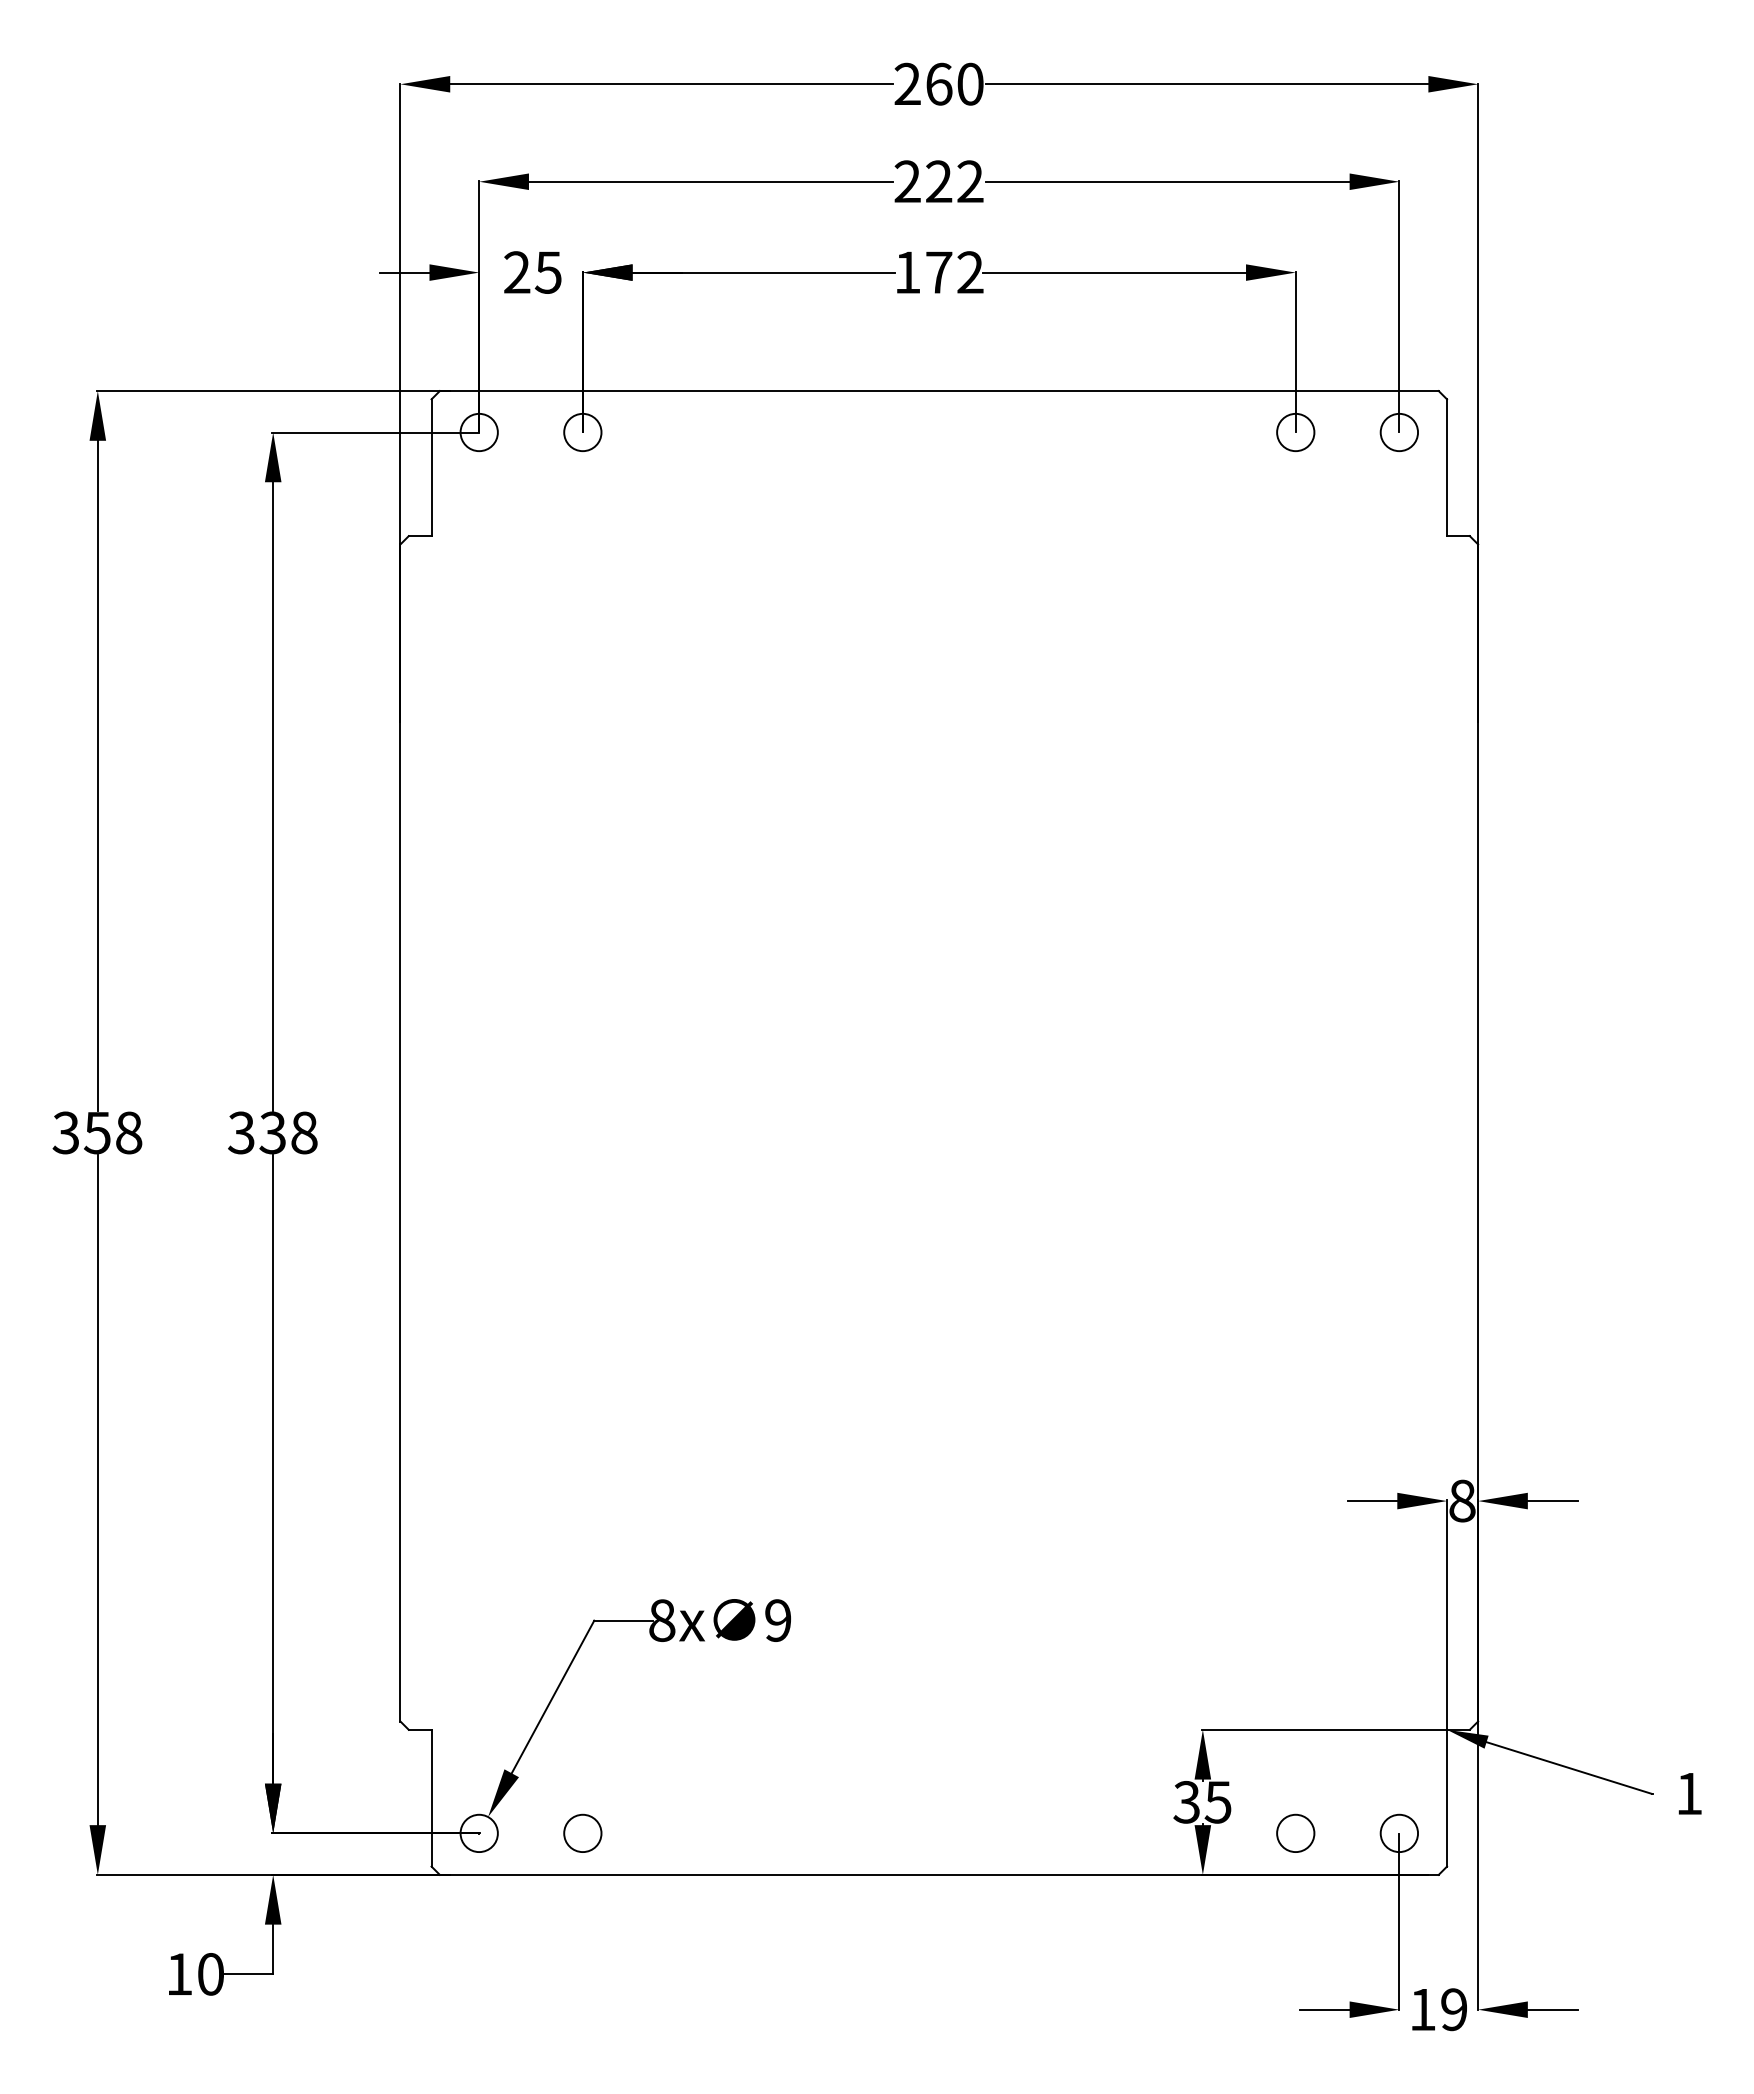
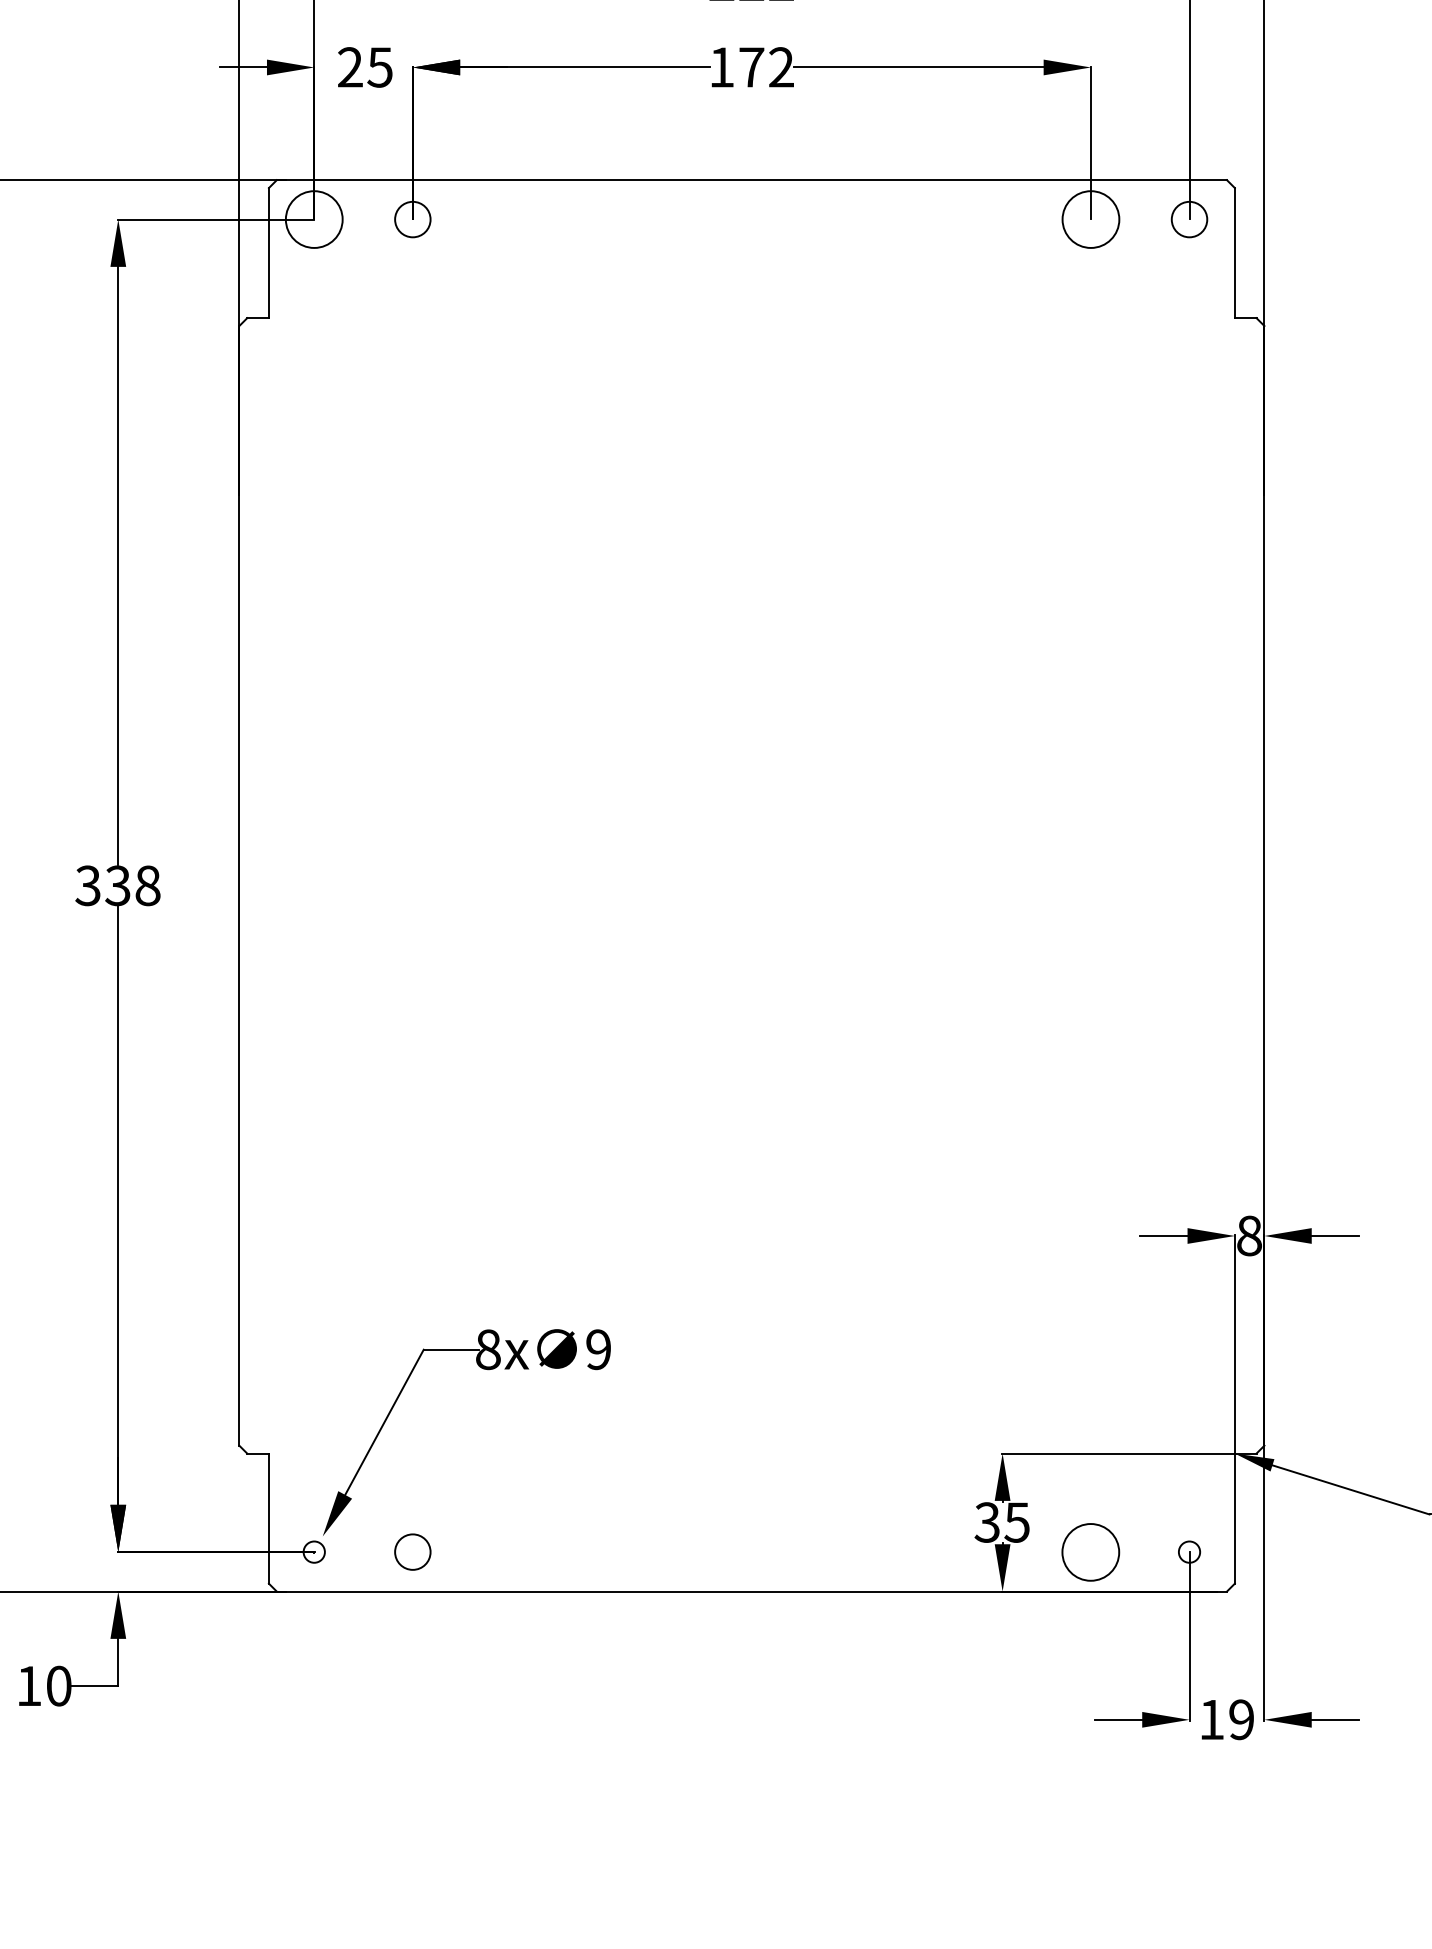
circle: (478, 432) -> (313, 219), size x1.6
circle: (1295, 432) -> (1090, 219), size x1.6
circle: (1295, 1832) -> (1090, 1551), size x1.6
circle: (478, 1833) -> (313, 1552), size x0.6
circle: (1399, 1833) -> (1189, 1552), size x0.6

